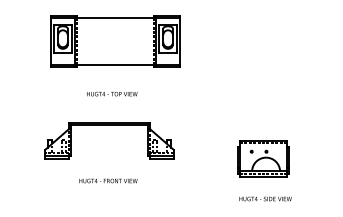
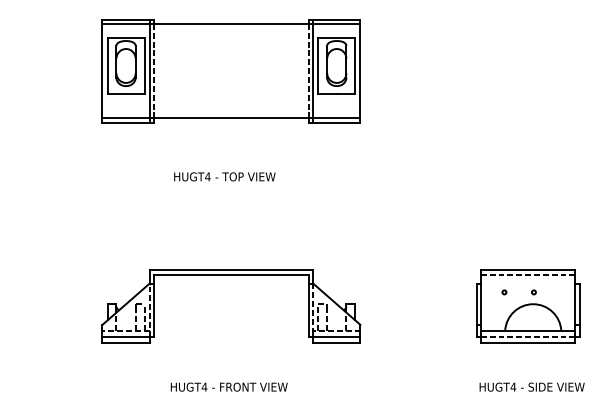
part: (108, 178) -> (229, 382), moved

